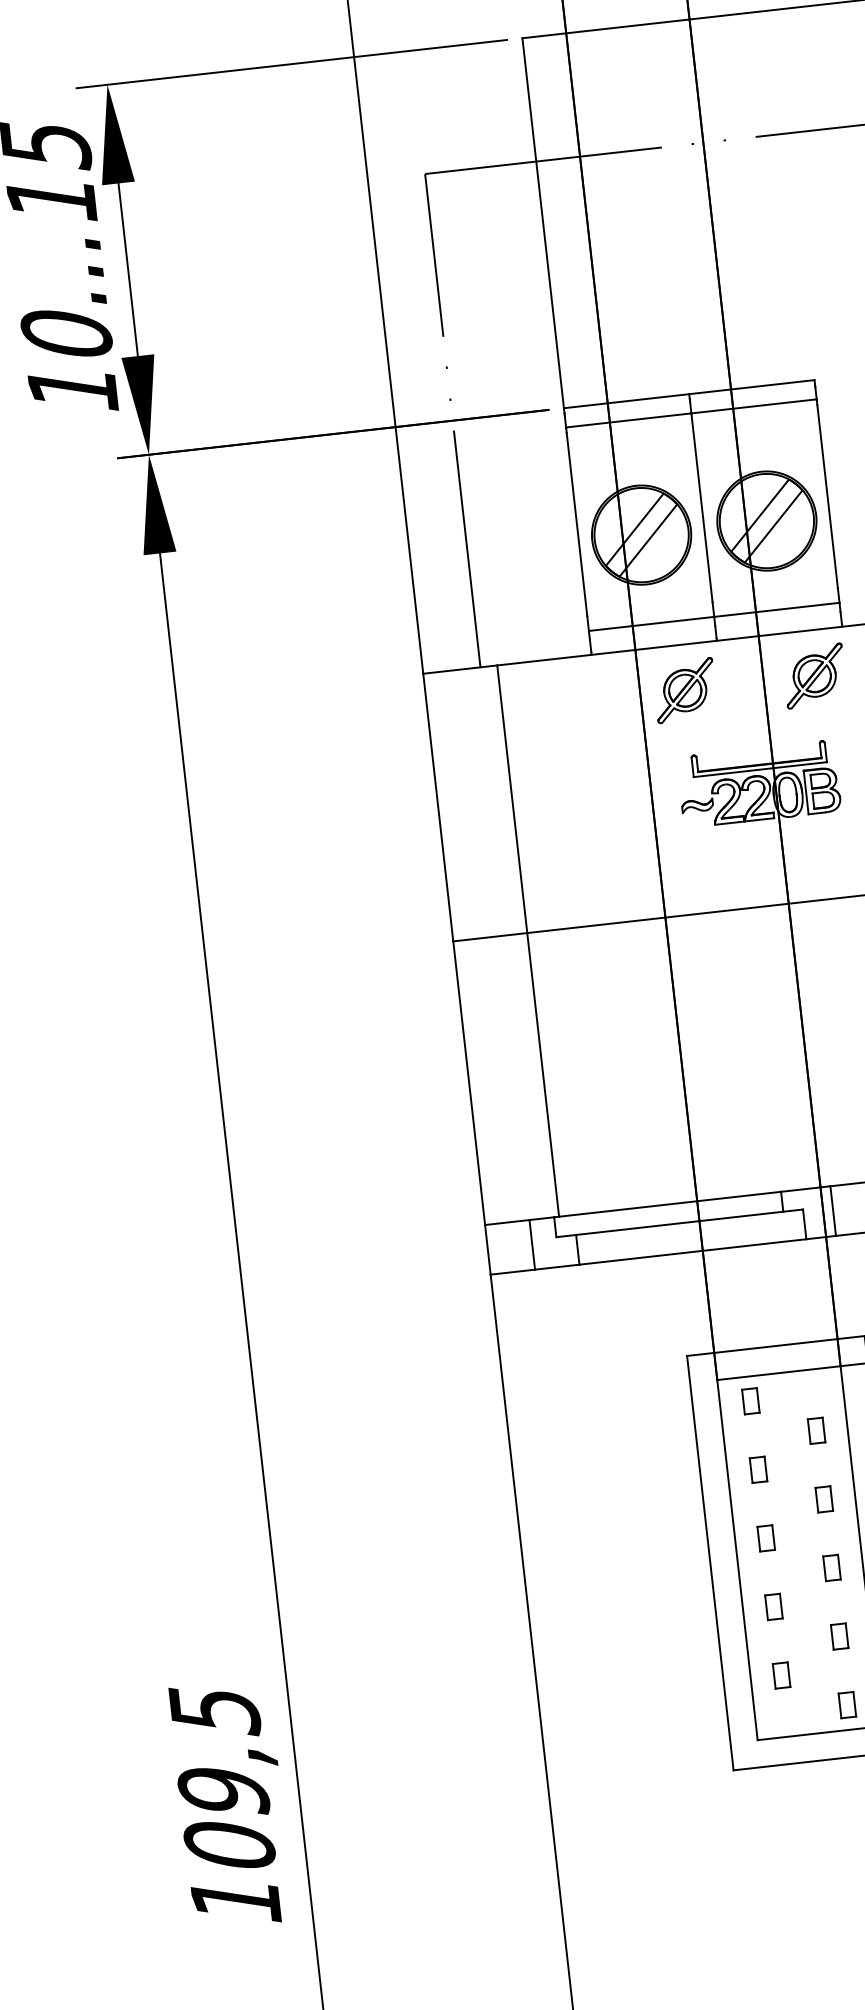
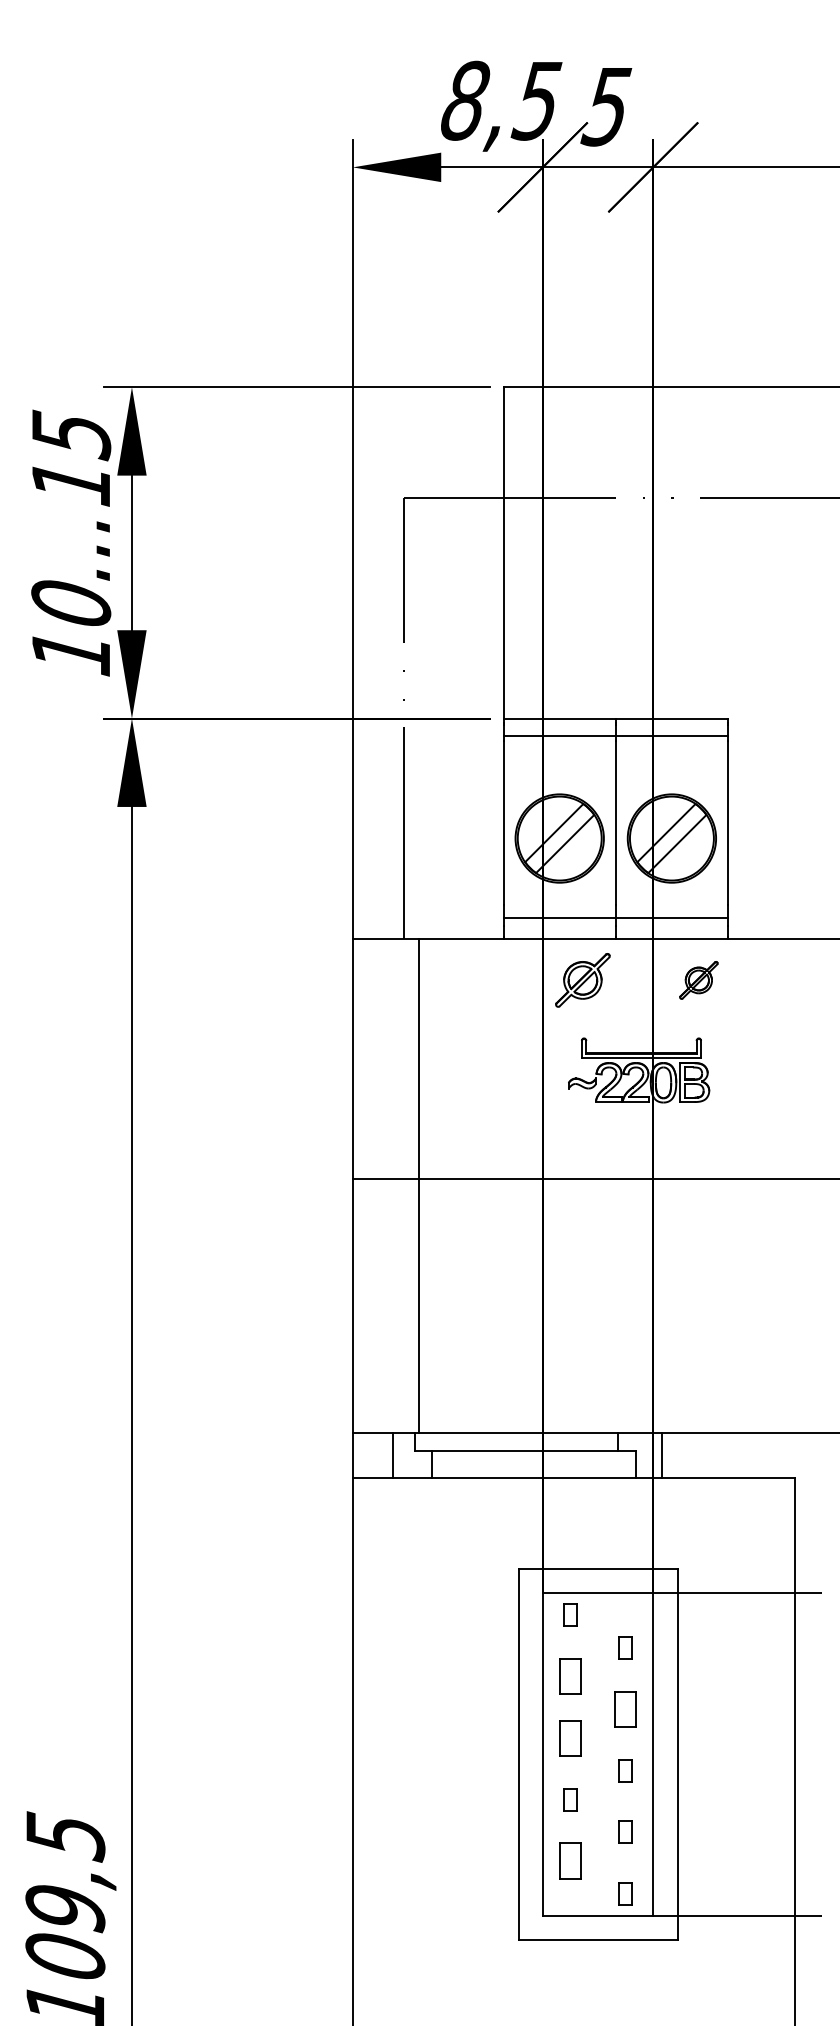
part: (814, 676) -> (698, 980), size x0.7
part: (758, 1469) -> (570, 1676), size x1.6
part: (824, 1499) -> (625, 1709), size x1.6
part: (766, 1537) -> (570, 1737), size x1.6
part: (781, 1674) -> (570, 1860), size x1.6

